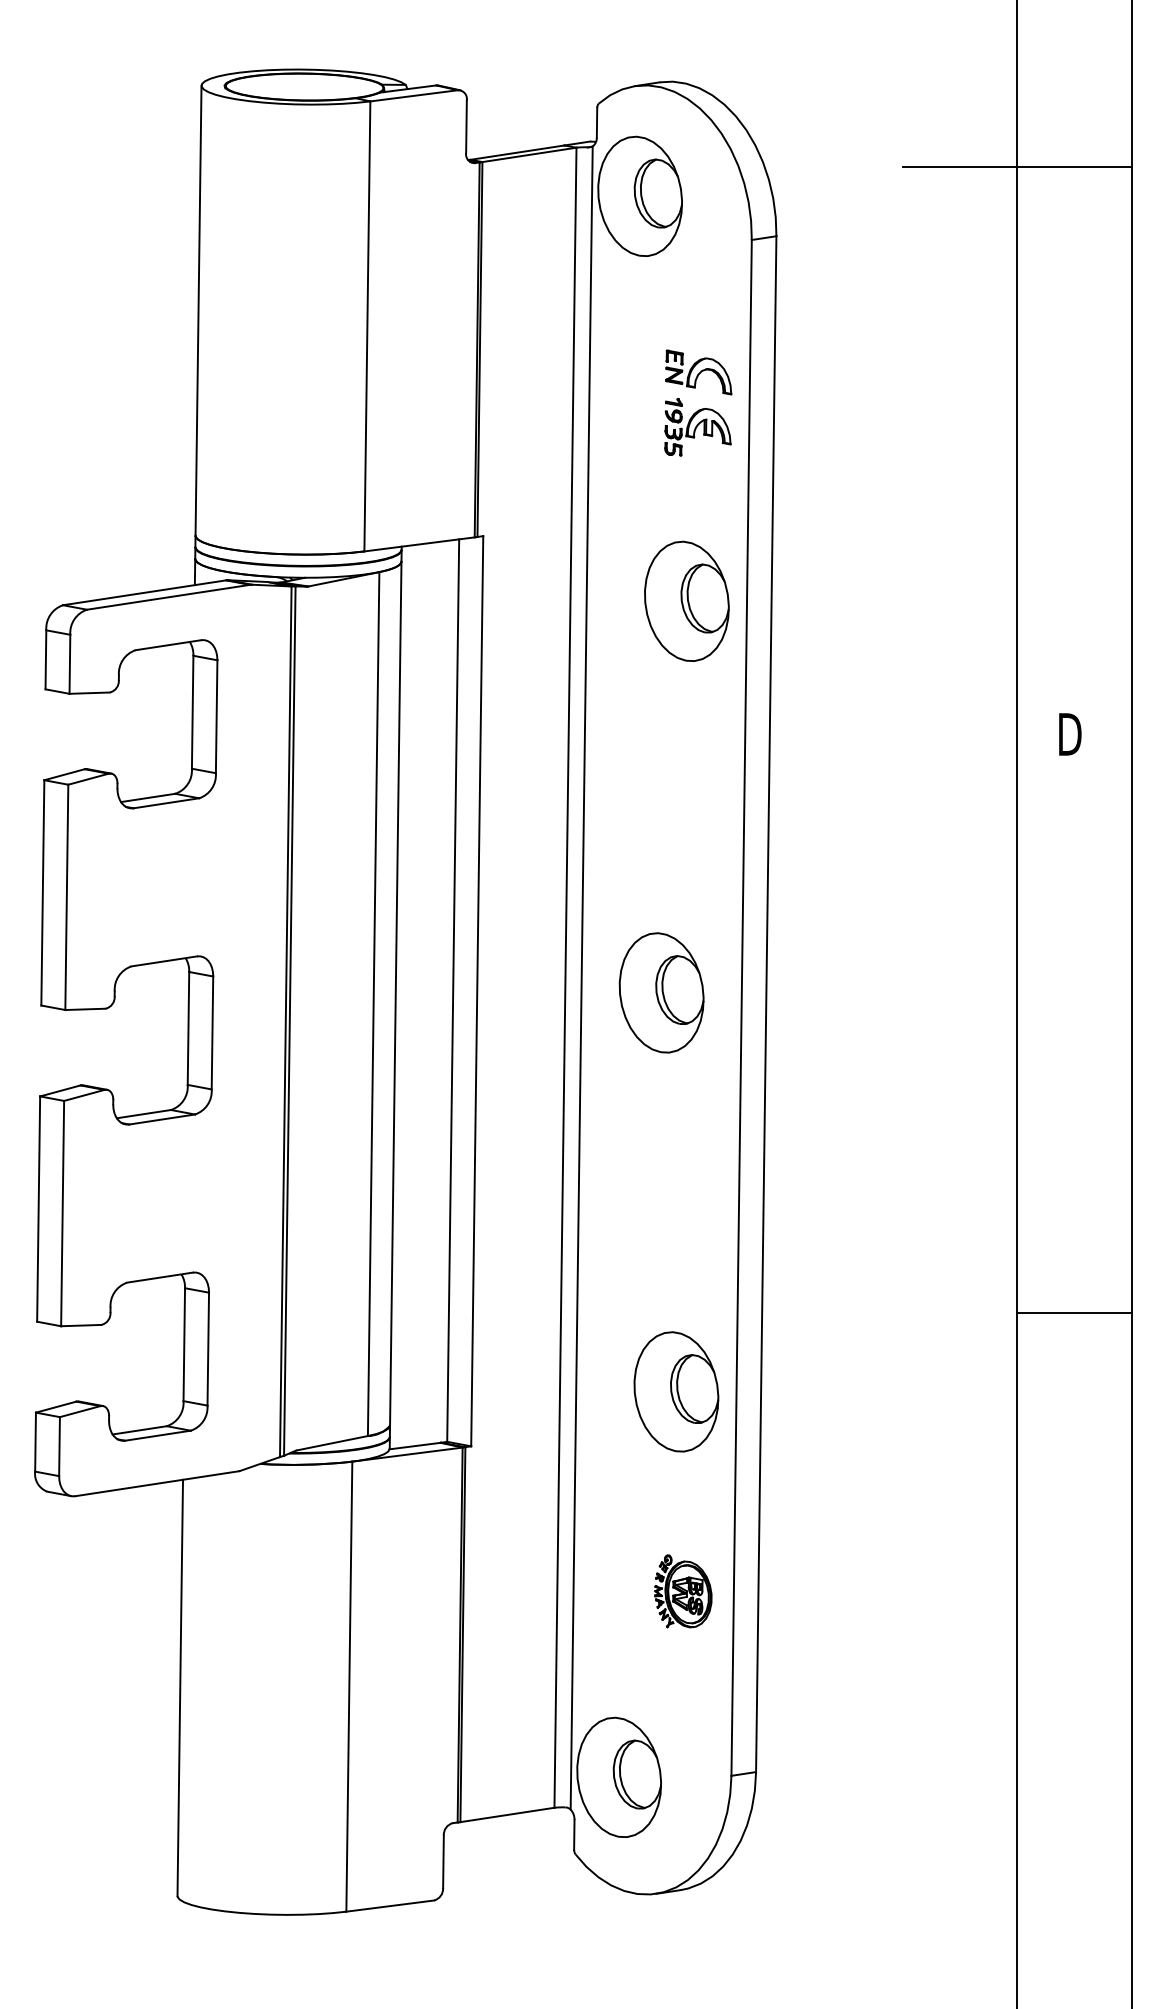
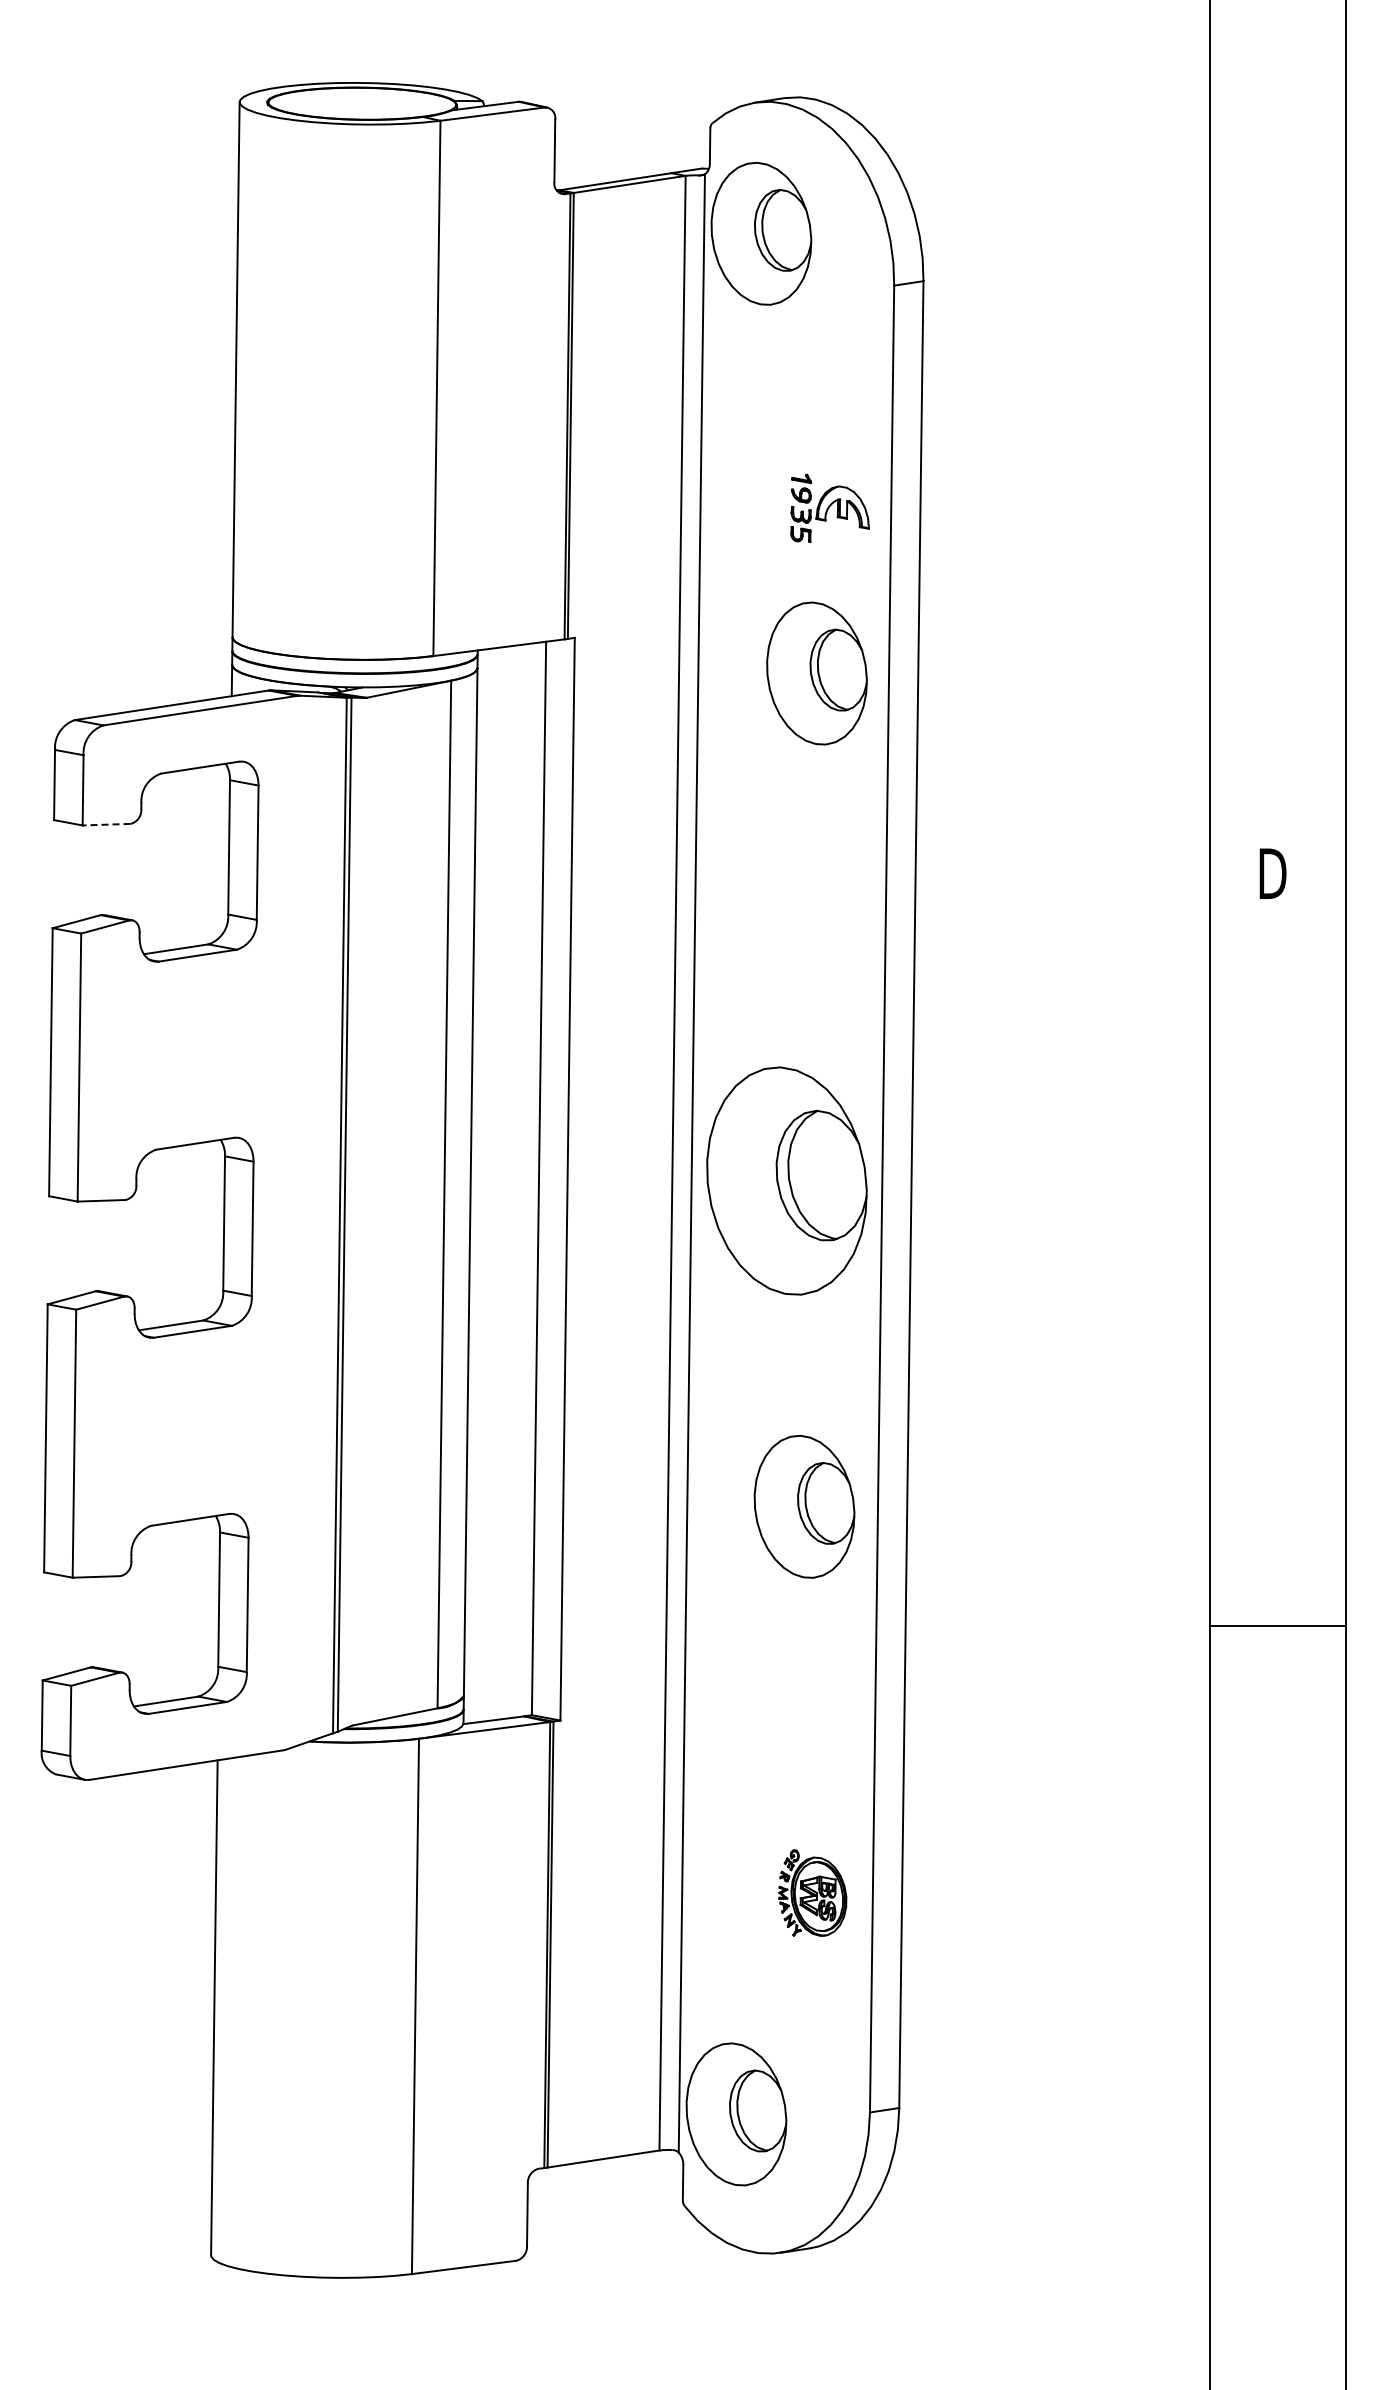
line: (1016, 166) -> (1209, 198), removed
part: (698, 372) -> (830, 443), removed
part: (686, 601) -> (816, 673), moved
line: (89, 693) -> (106, 824), solid -> dashed
part: (661, 993) -> (786, 1181), size x1.6
line: (1074, 1312) -> (1278, 1625), moved
part: (676, 1391) -> (804, 1506), moved

